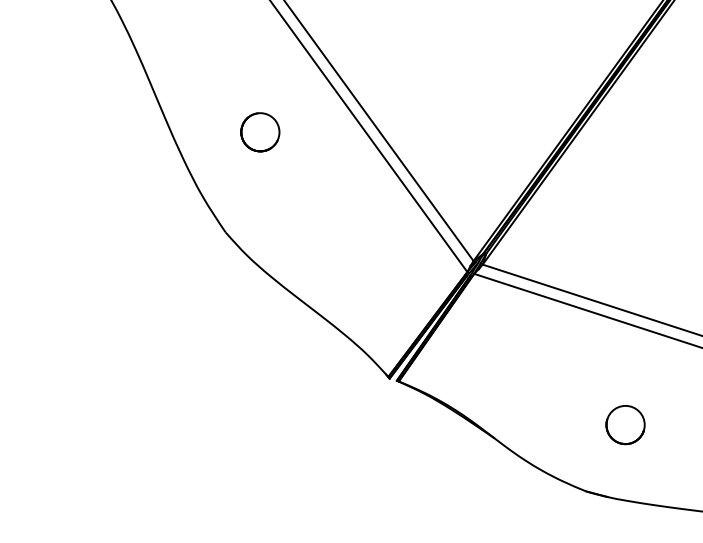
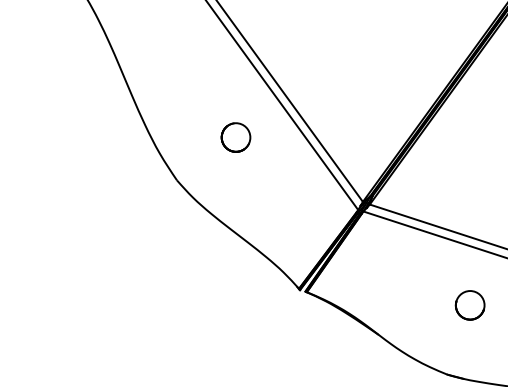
circle: (260, 132) -> (236, 137), moved
circle: (625, 425) -> (470, 305), moved

